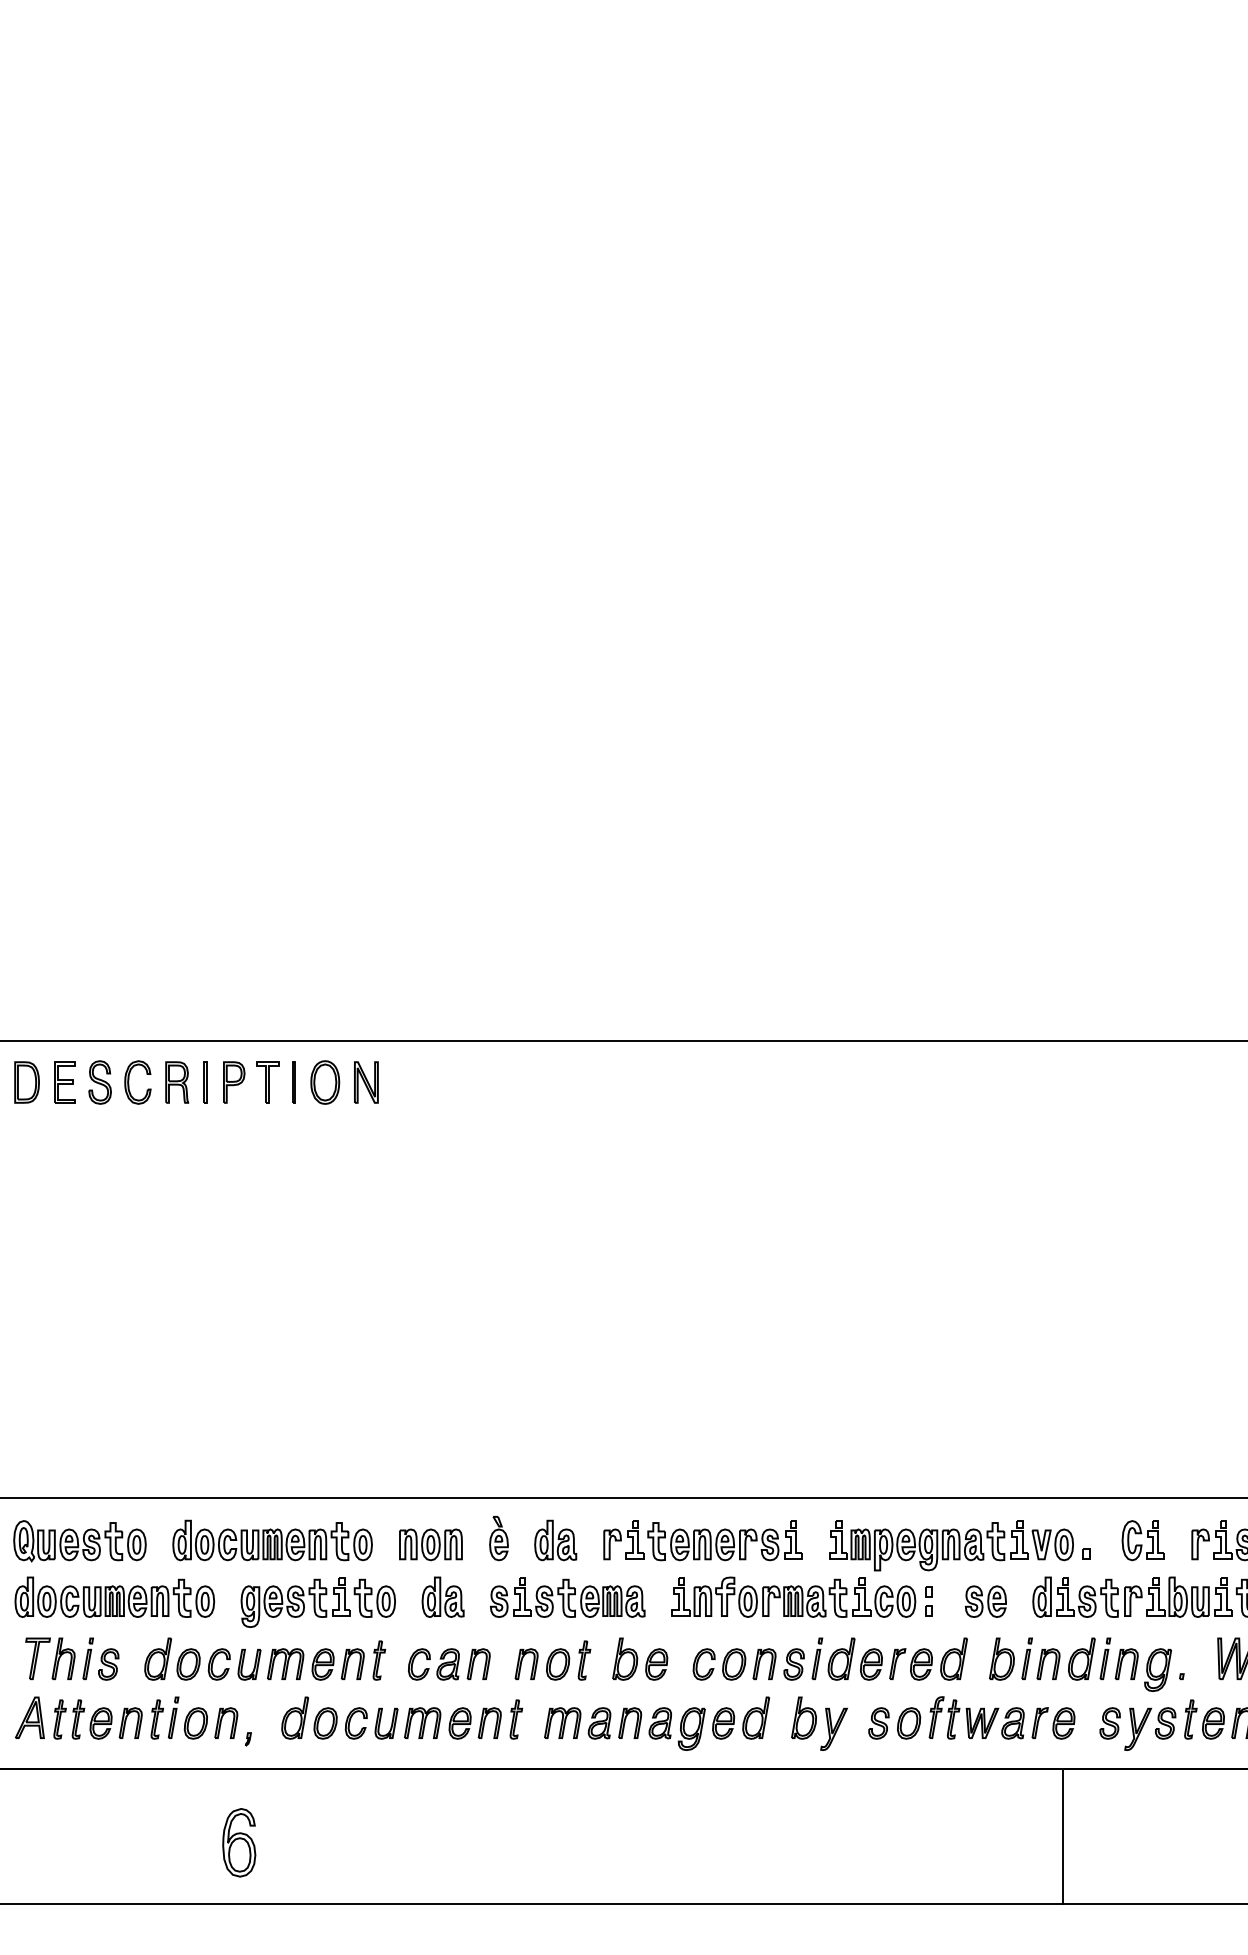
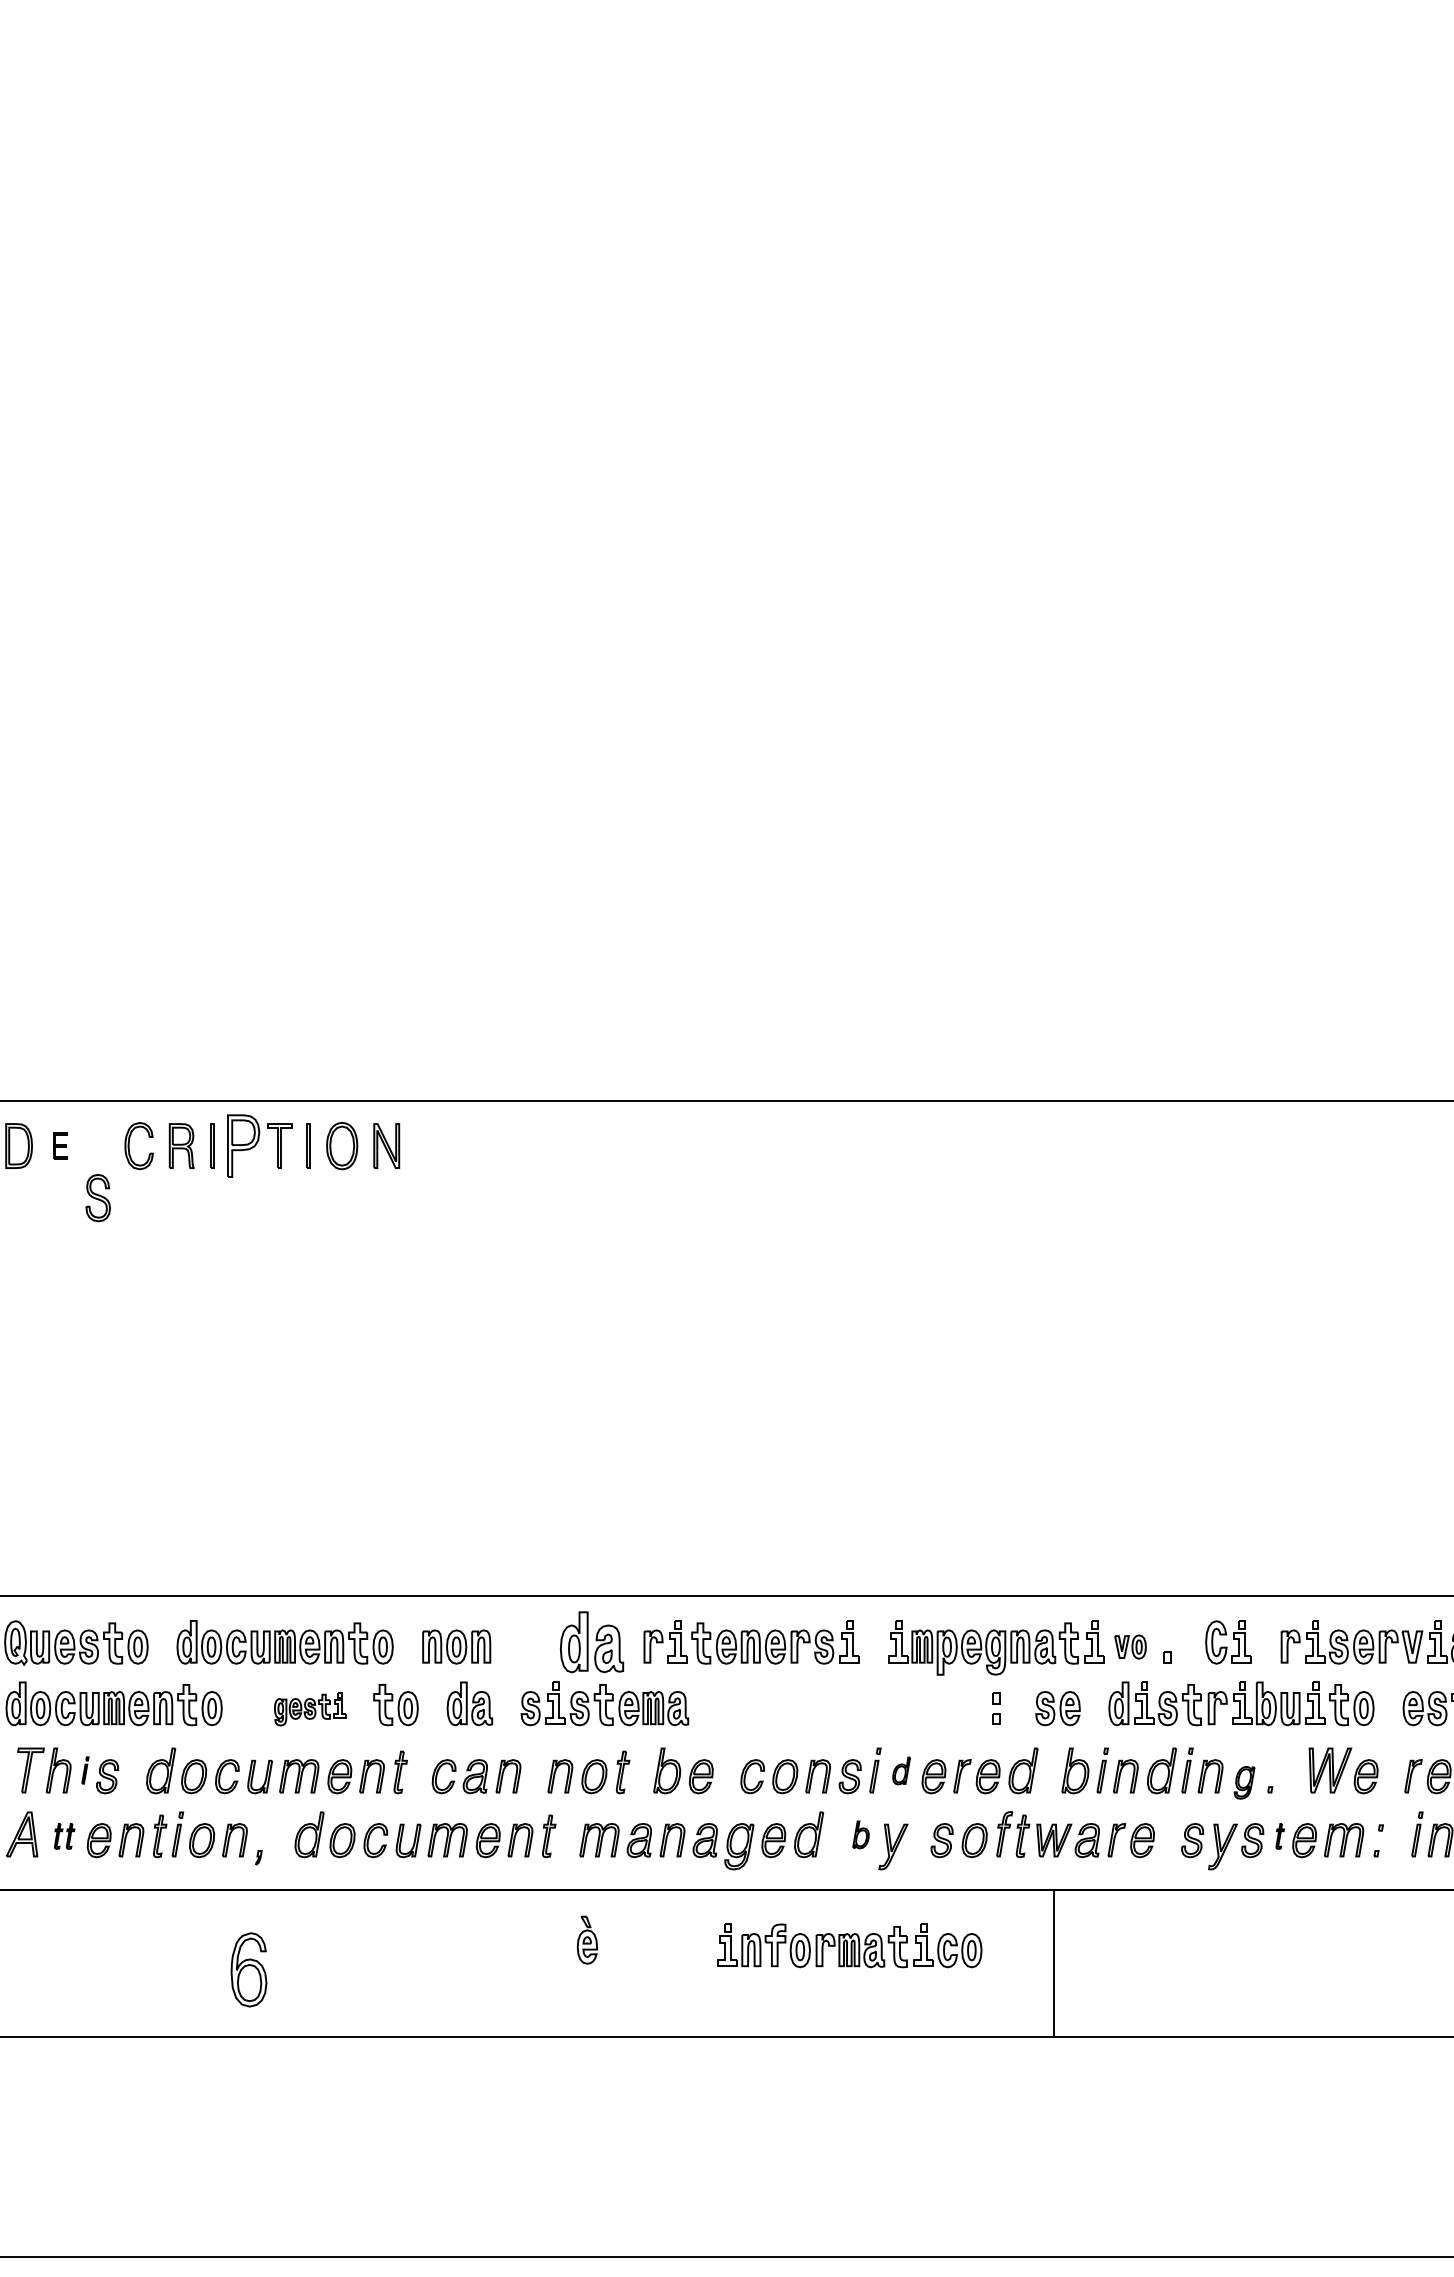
part: (64, 1081) -> (59, 1145), size x0.6
part: (234, 1081) -> (243, 1145), size x1.4
part: (99, 1082) -> (97, 1198), moved
part: (498, 1537) -> (586, 1939), moved
part: (555, 1540) -> (591, 1642), size x1.4
part: (1052, 1544) -> (1130, 1646), size x0.7
part: (793, 1596) -> (849, 1945), moved
part: (295, 1602) -> (309, 1709), size x0.6
part: (88, 1658) -> (85, 1770), size x0.6
part: (841, 1658) -> (901, 1770), size x0.6
part: (1158, 1669) -> (1244, 1782), size x0.7
part: (803, 1717) -> (860, 1834), size x0.6
part: (68, 1719) -> (64, 1836), size x0.6
part: (1191, 1719) -> (1280, 1836), size x0.6
line: (1063, 1835) -> (1054, 1962), moved

